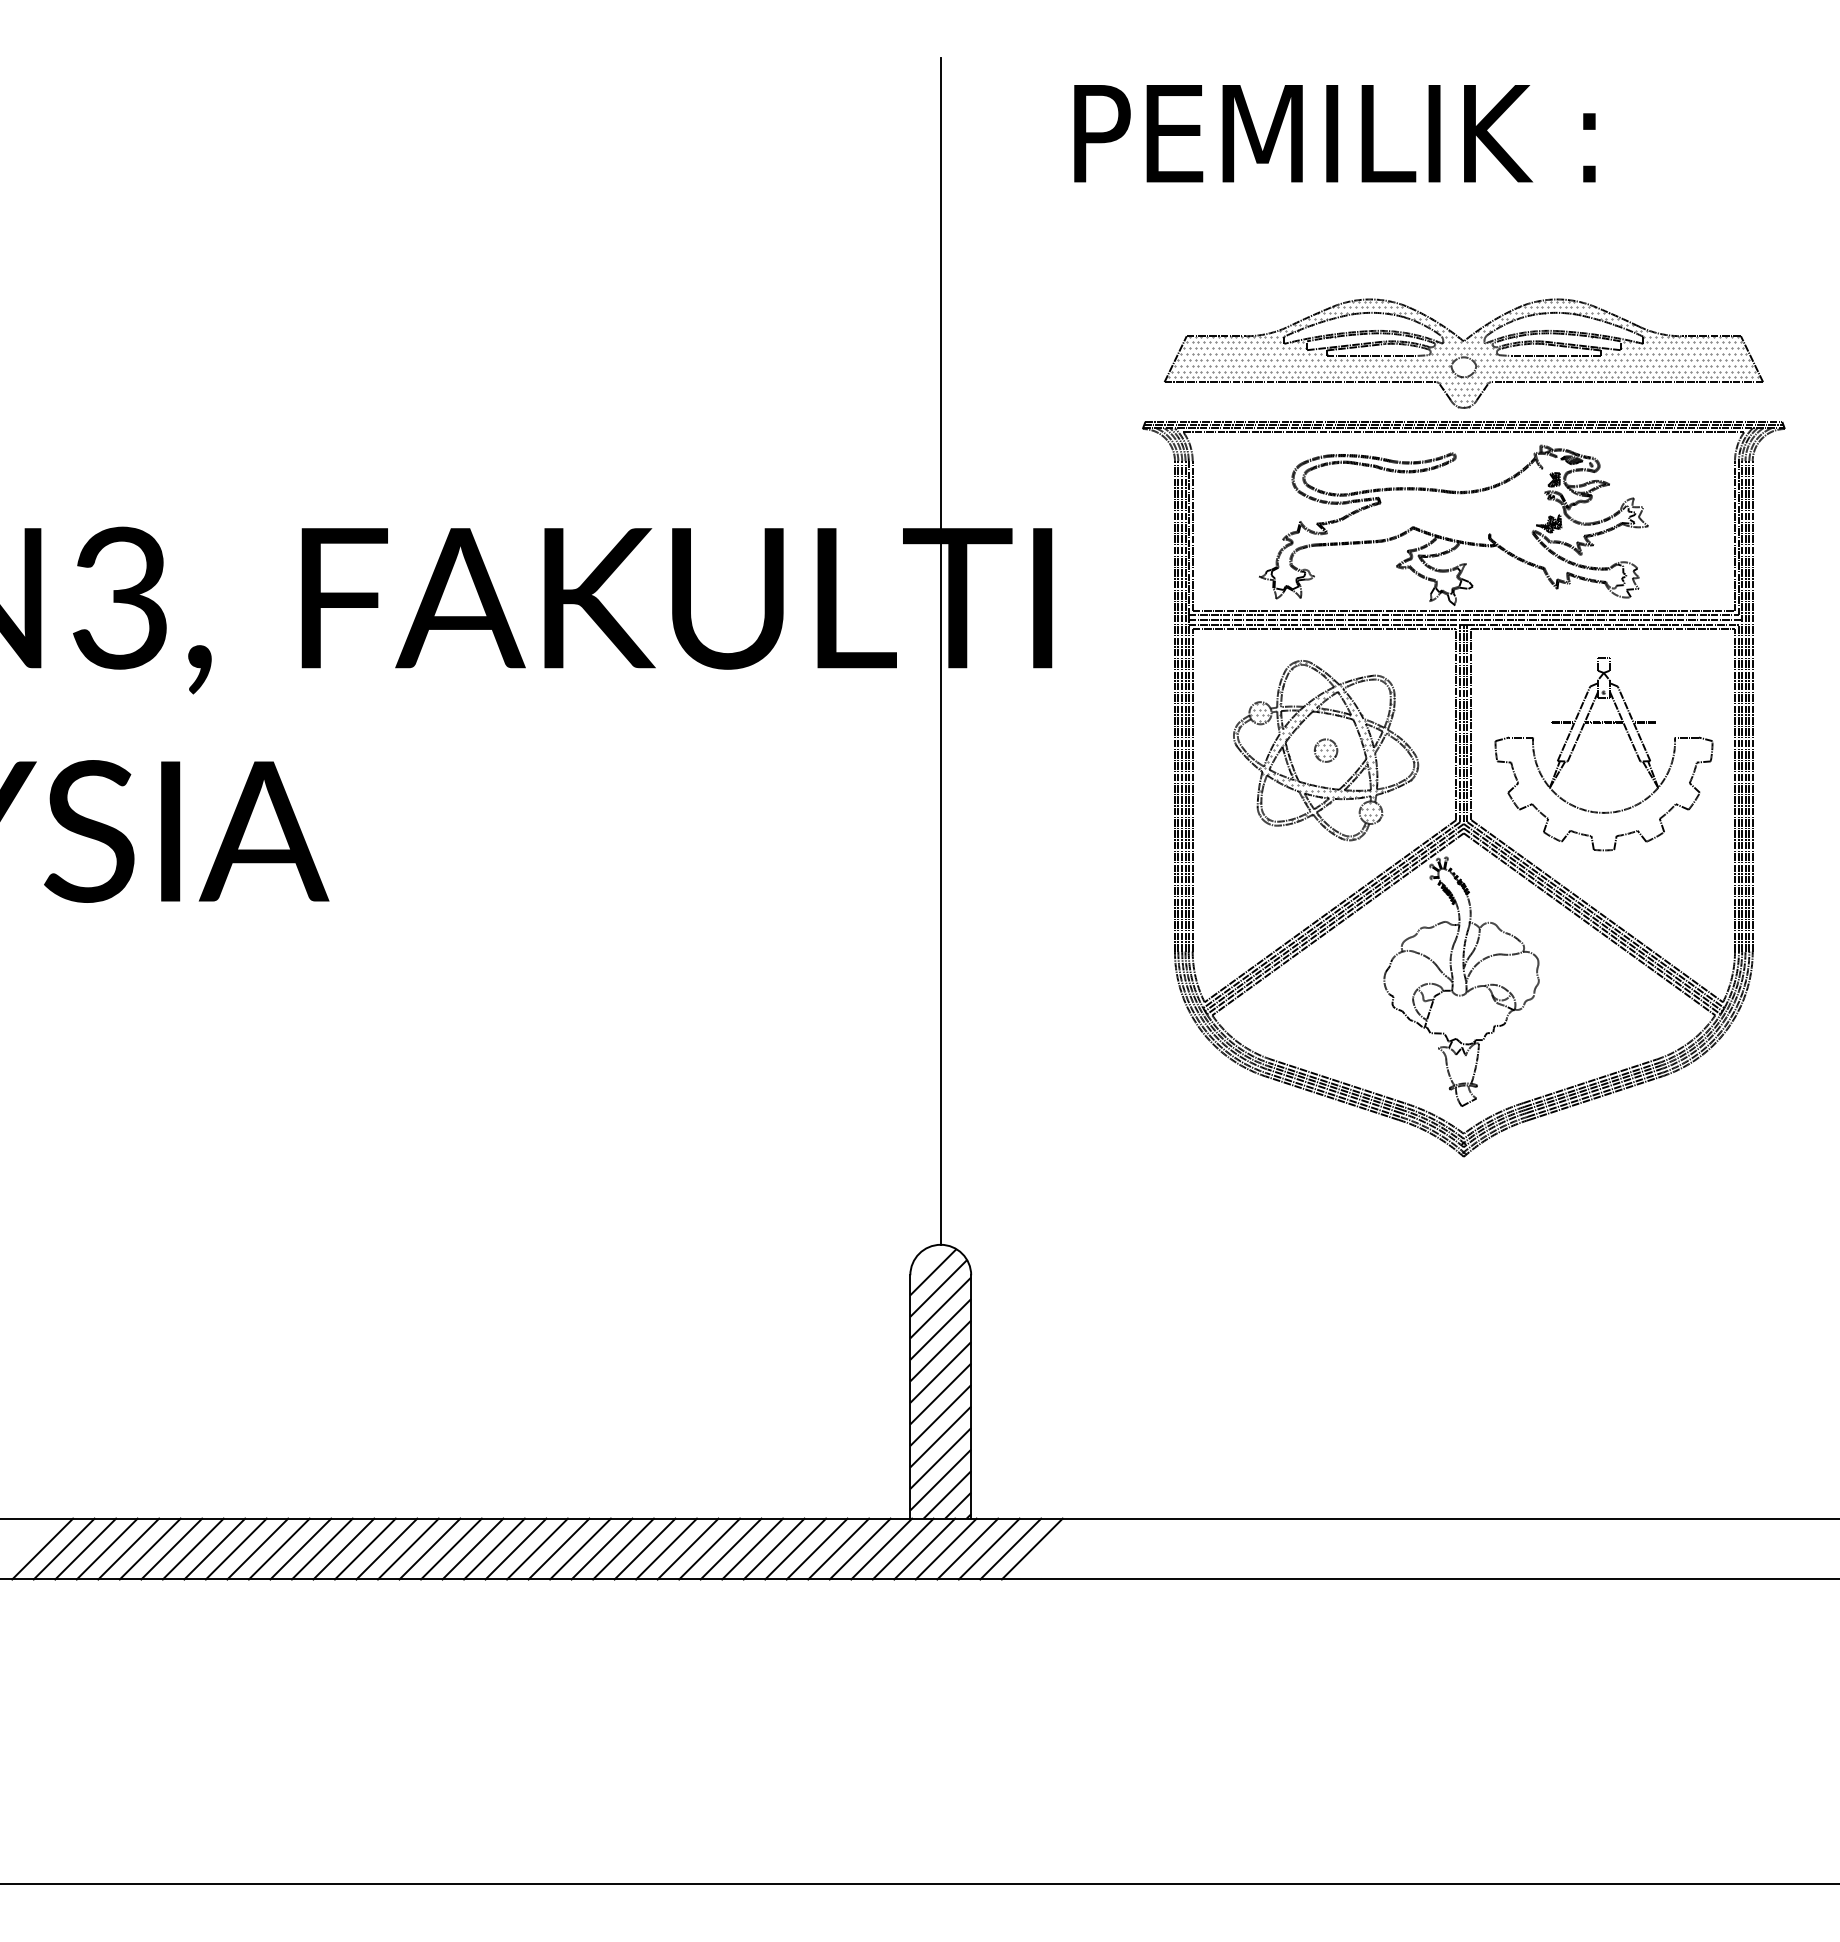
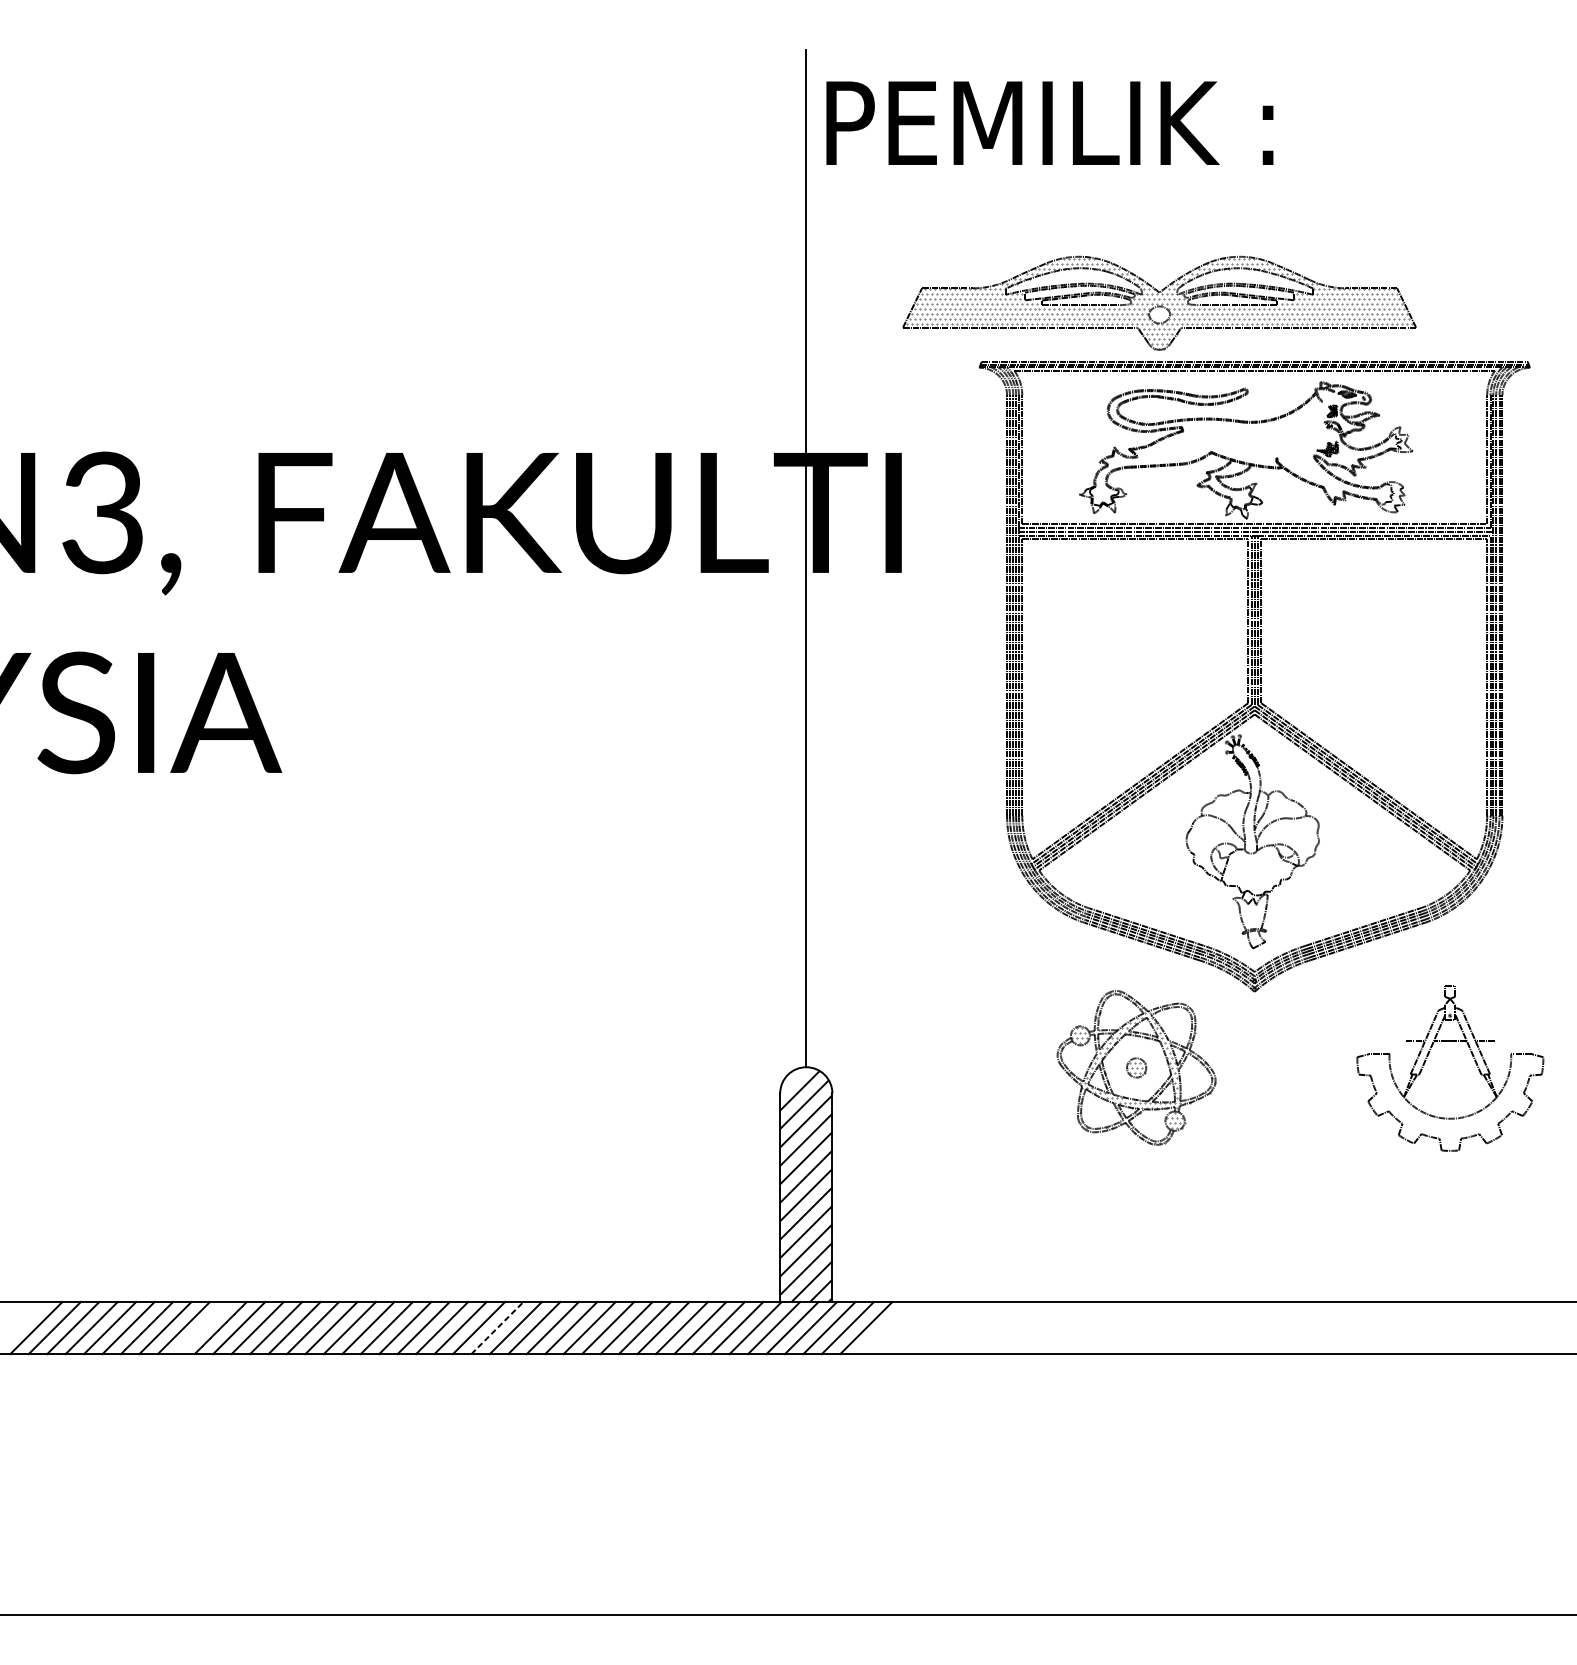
text: (1334, 133) -> (1049, 123), moved
part: (1463, 353) -> (1159, 303), moved
part: (1575, 746) -> (1425, 1061), moved
part: (1326, 750) -> (1136, 1067), moved
line: (235, 1548) -> (201, 1327), removed
line: (580, 1548) -> (497, 1327), solid -> dashed
line: (1031, 1548) -> (884, 1327), removed

